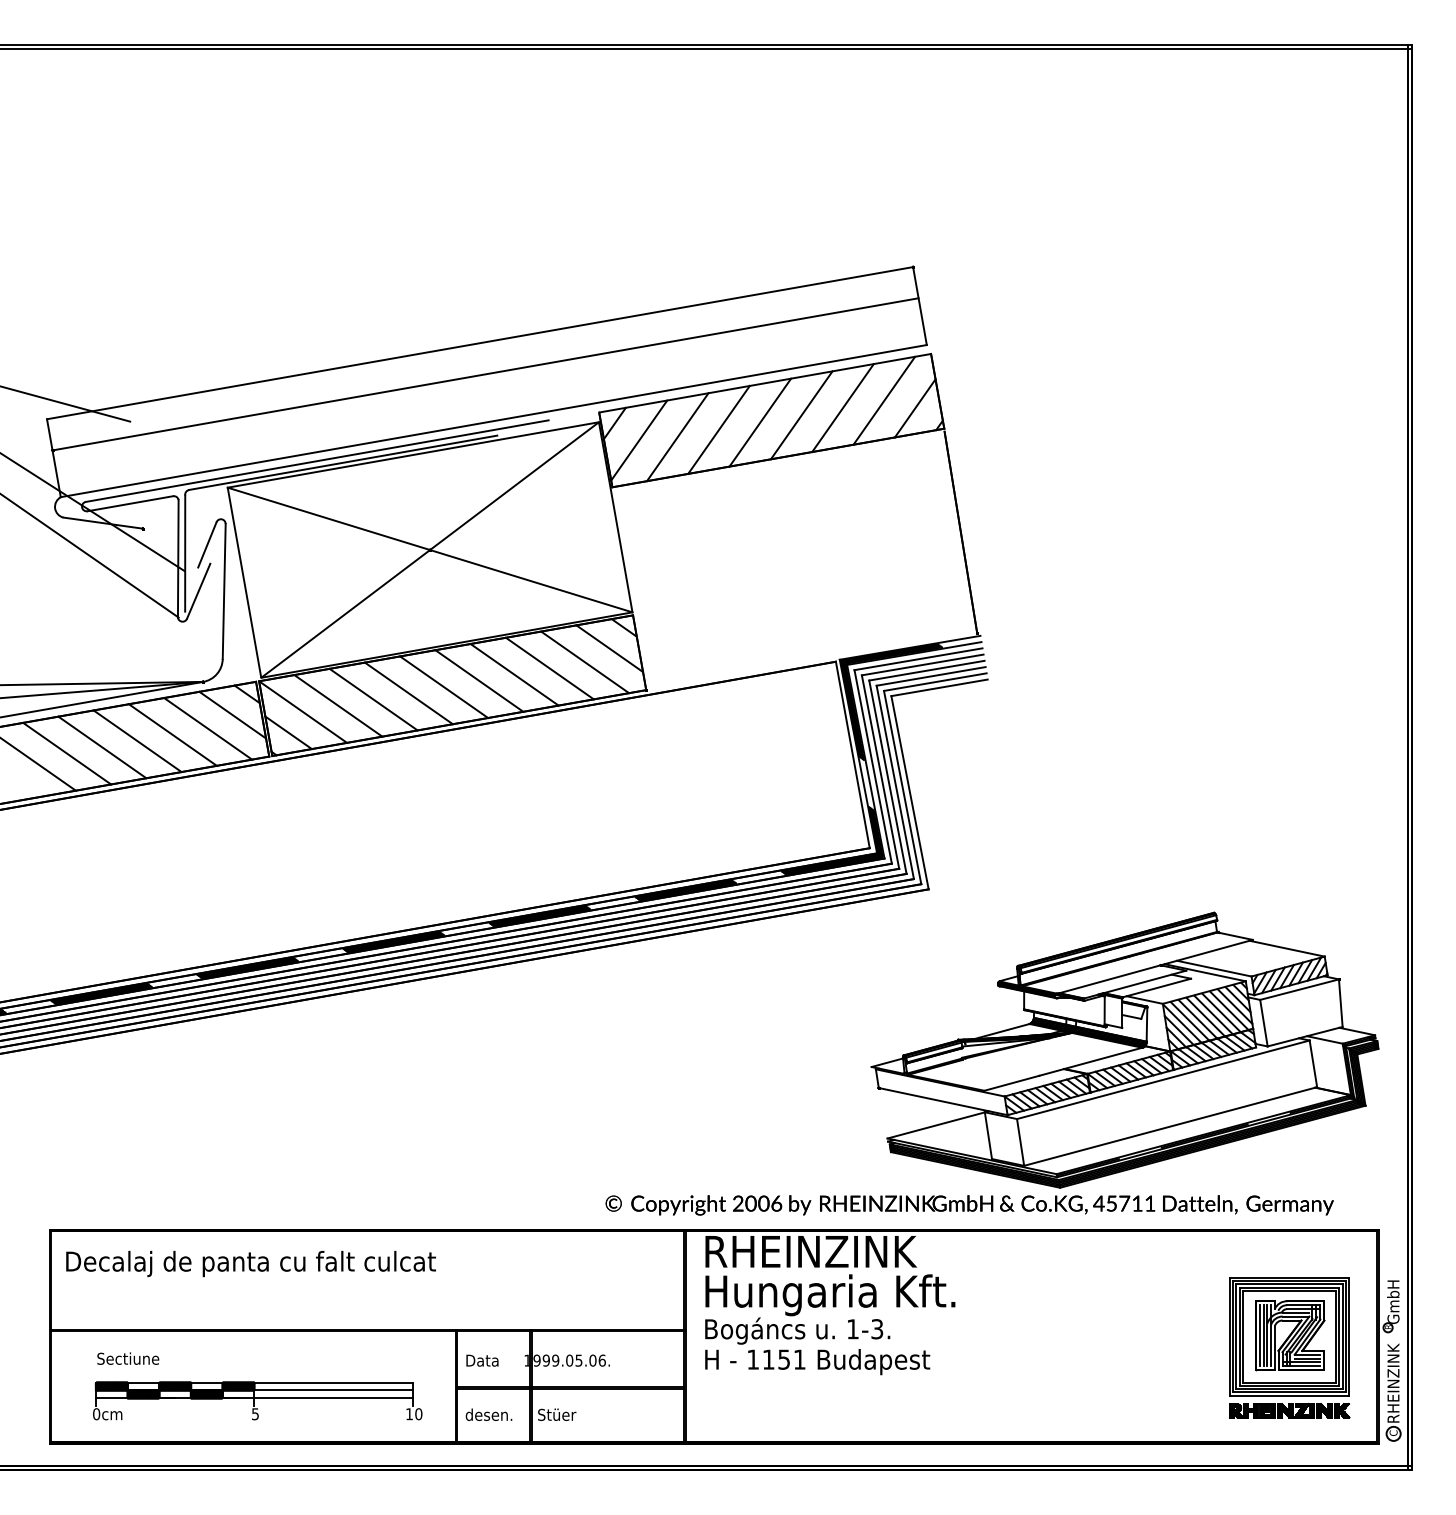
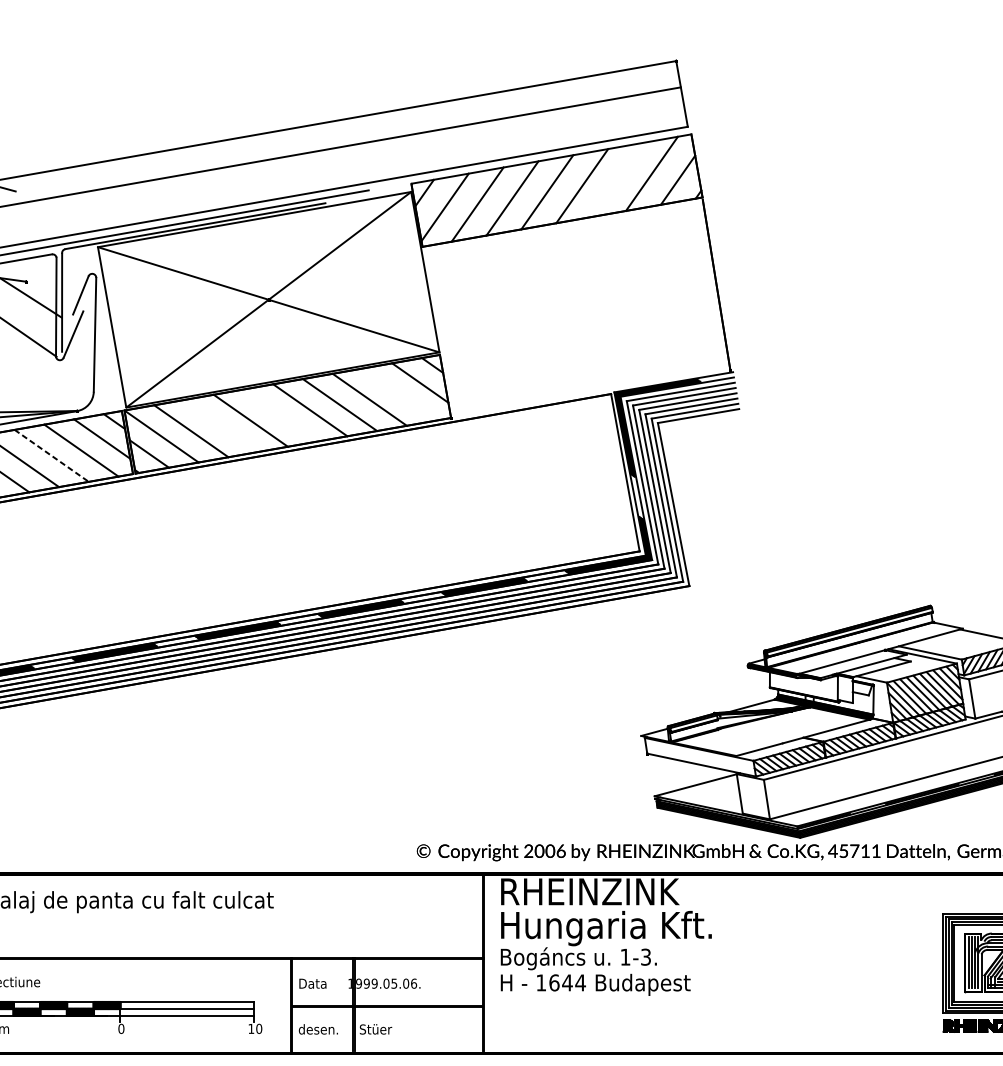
line: (842, 408) -> (616, 180), removed
line: (585, 662) -> (399, 394), removed
line: (444, 686) -> (280, 414), removed
line: (373, 699) -> (220, 425), removed
line: (172, 735) -> (51, 456), solid -> dashed
text: (784, 1359) -> (567, 982), 1151 -> 1644
text: (255, 1414) -> (121, 1029), 5 -> 0

